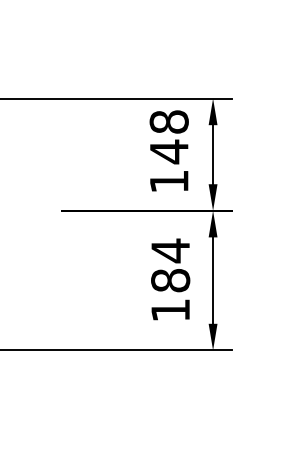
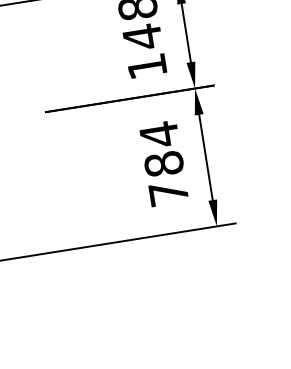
text: (170, 310) -> (168, 193), 184 -> 784

